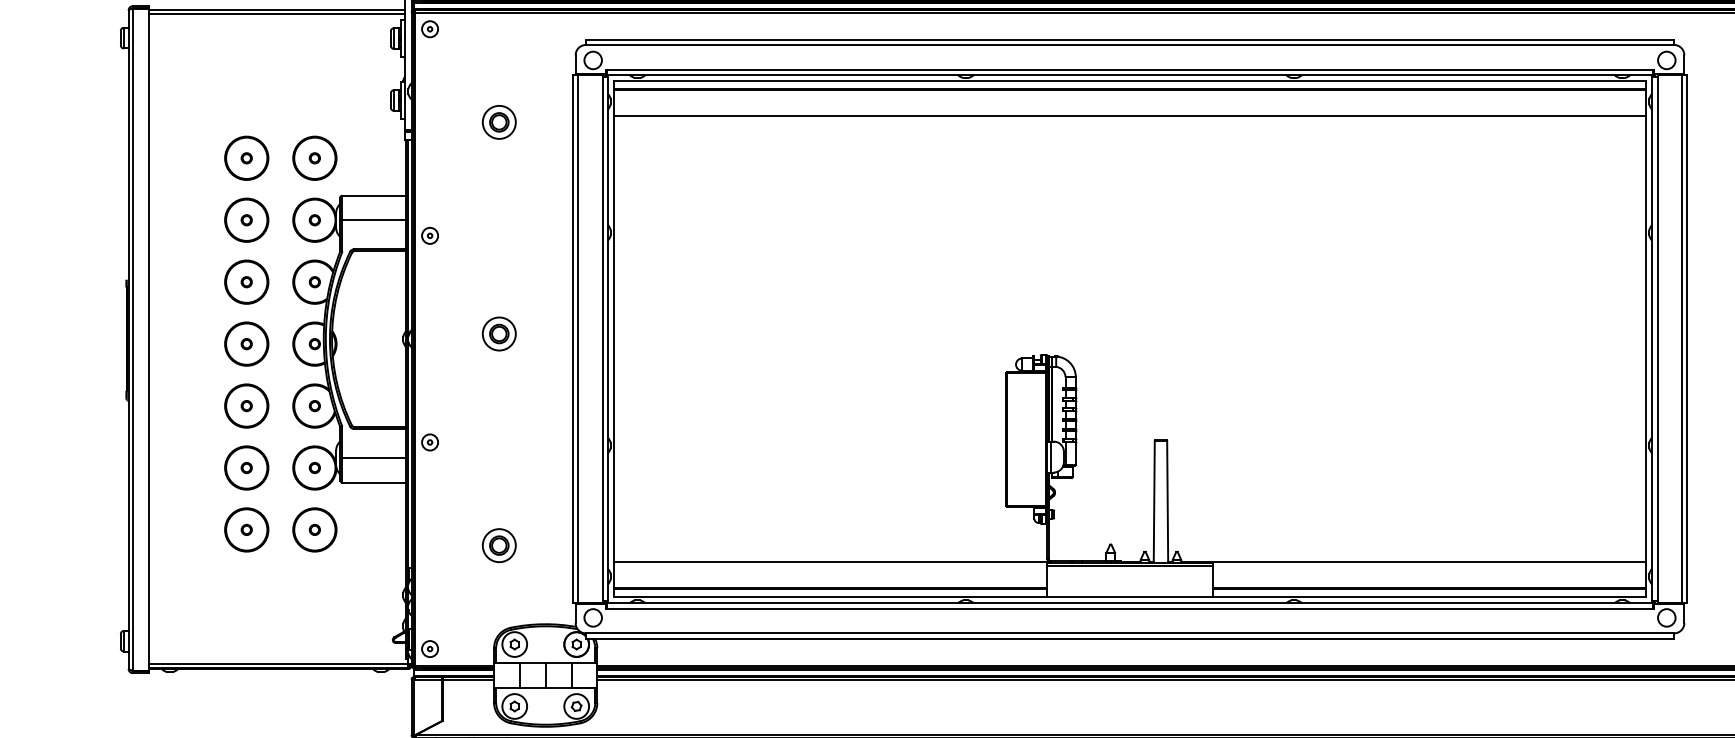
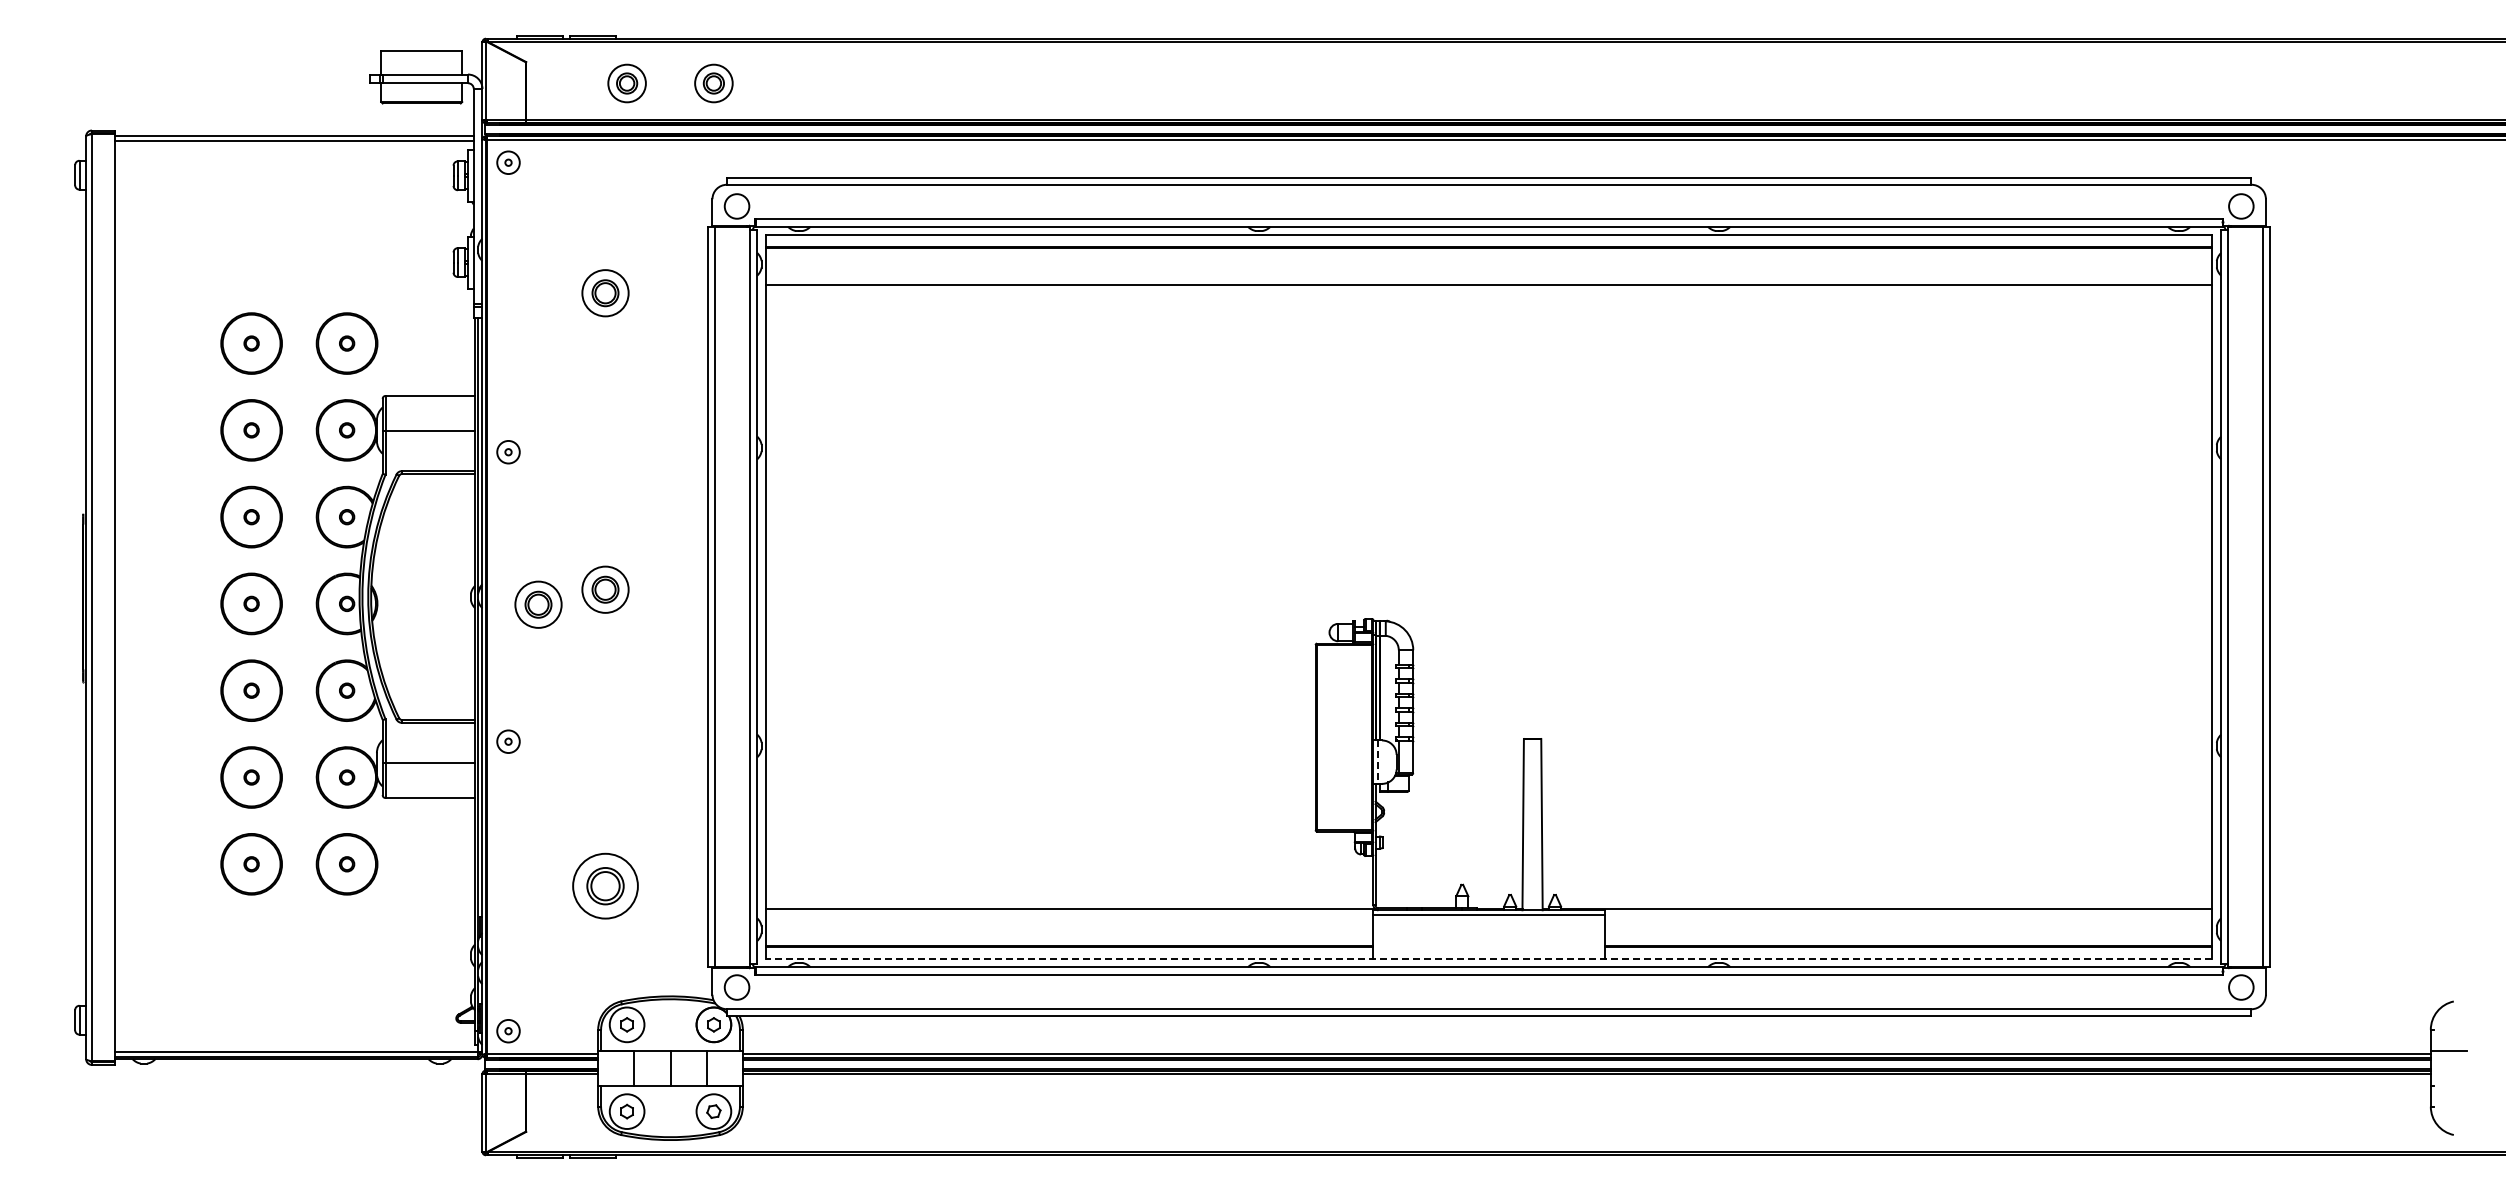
part: (451, 344) -> (538, 604), added
line: (1051, 457) -> (1378, 762), solid -> dashed
part: (499, 545) -> (605, 886), size x1.4
line: (1129, 597) -> (1488, 958), solid -> dashed

